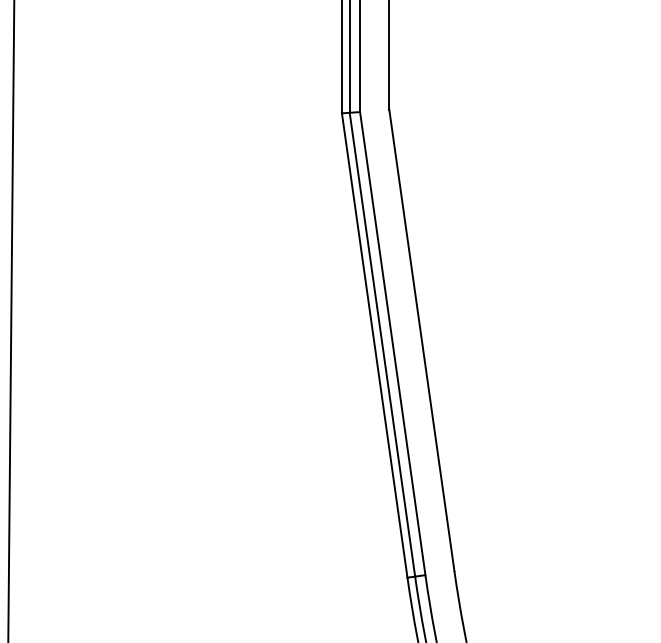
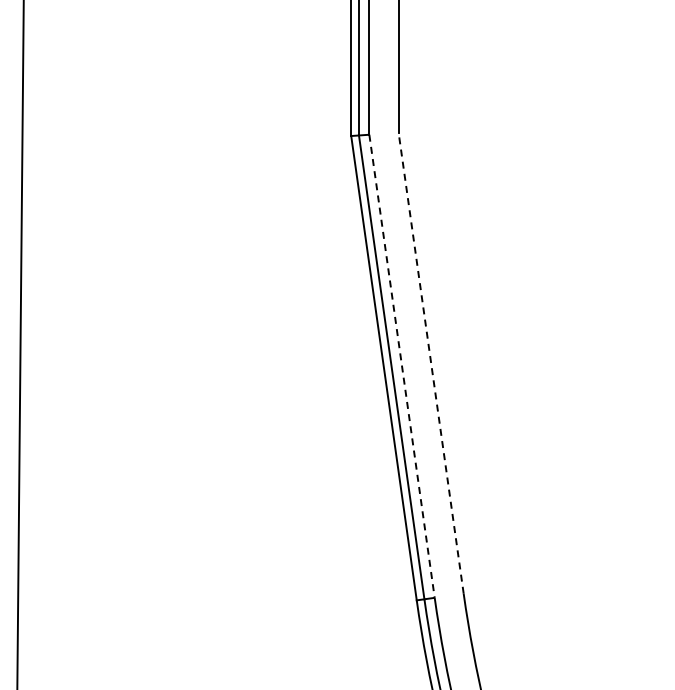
line: (422, 340) -> (431, 363), solid -> dashed
line: (393, 343) -> (402, 366), solid -> dashed

